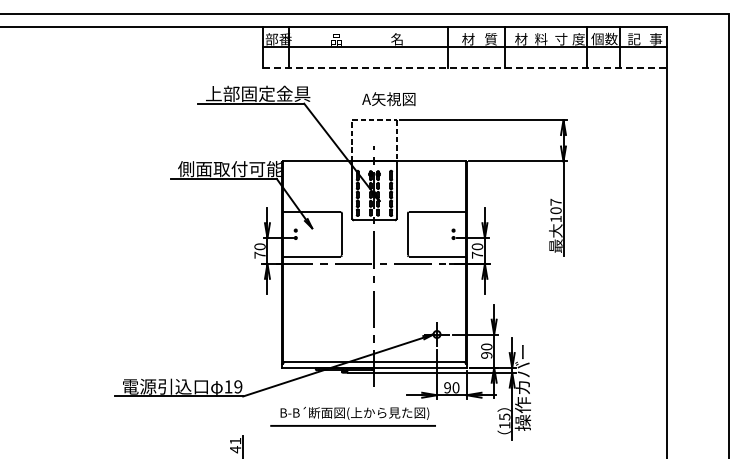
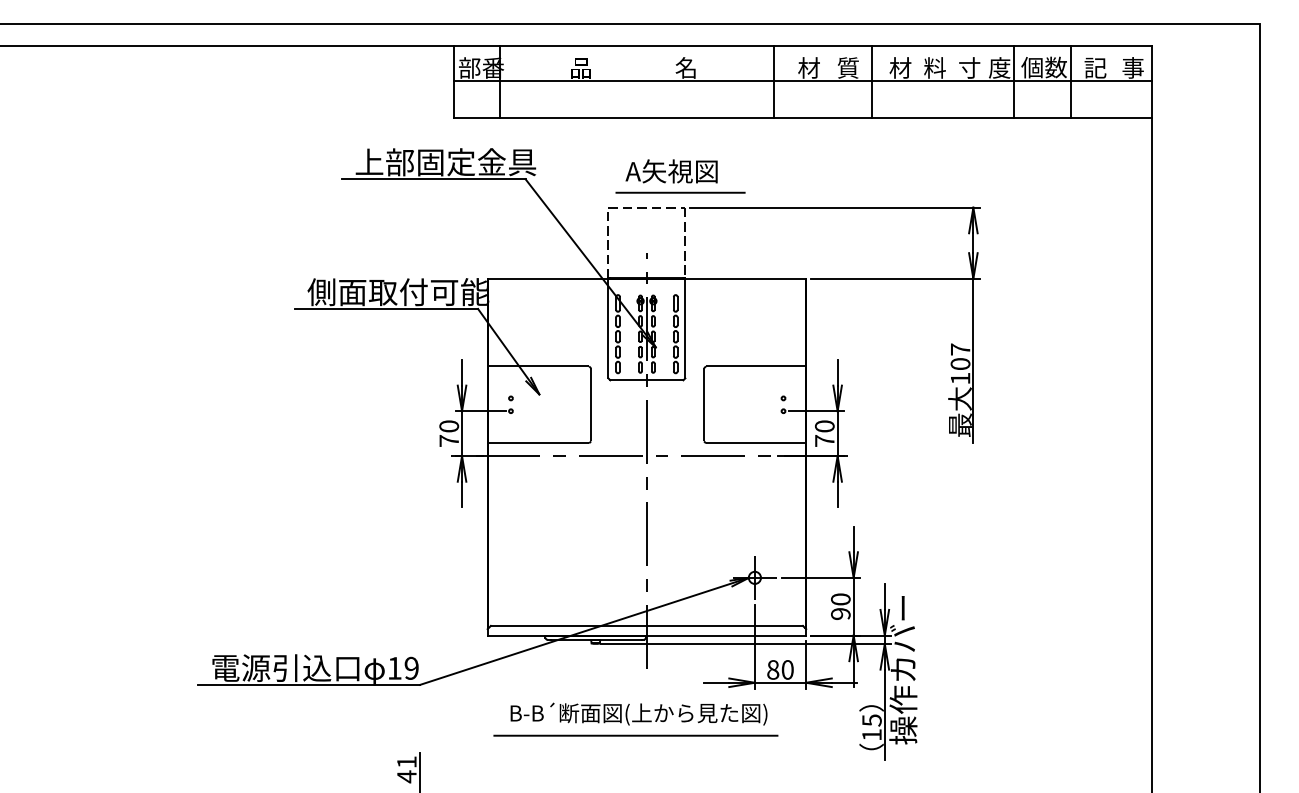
line: (465, 68) -> (804, 118), dashed -> solid
line: (393, 111) -> (679, 192), added
text: (447, 387) -> (773, 669), 90 -> 80
part: (352, 416) -> (634, 719), moved

